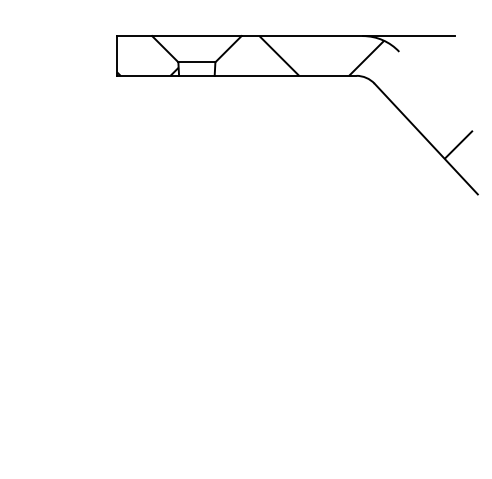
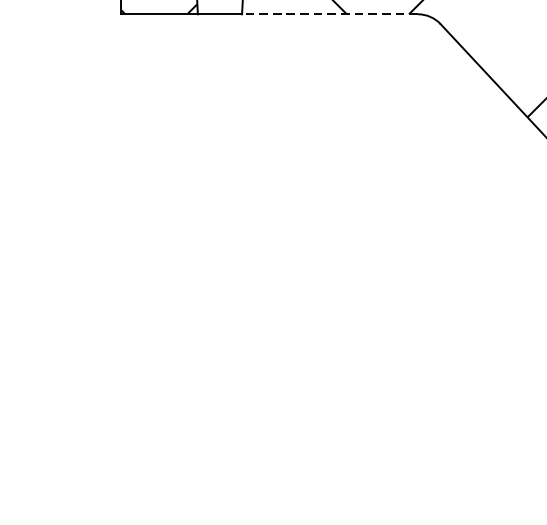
line: (285, 75) -> (329, 13), solid -> dashed

